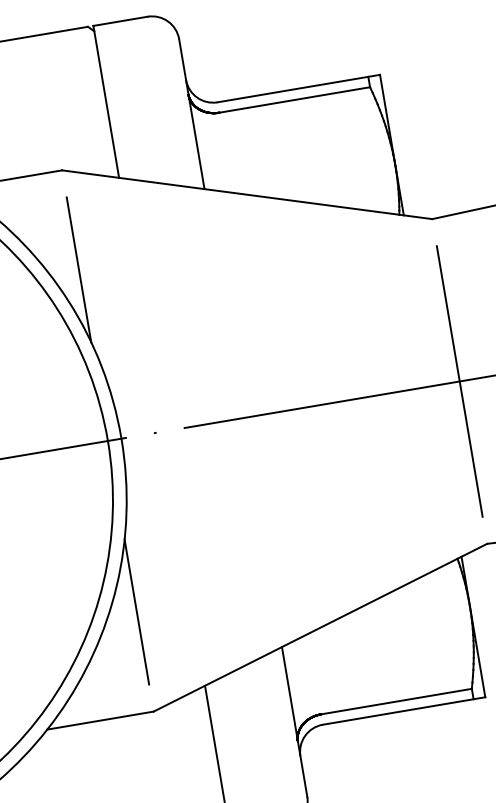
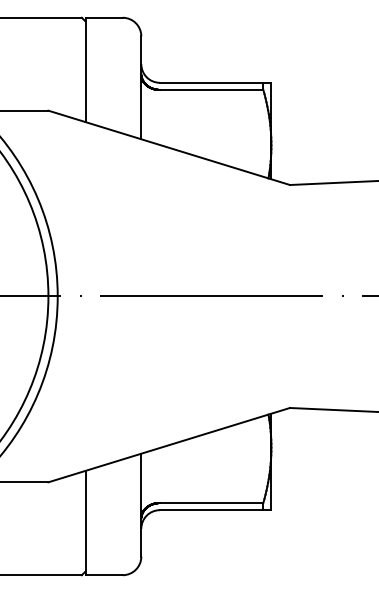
line: (78, 269) -> (48, 178), removed
line: (459, 381) -> (289, 296), removed
line: (136, 611) -> (48, 413), removed

